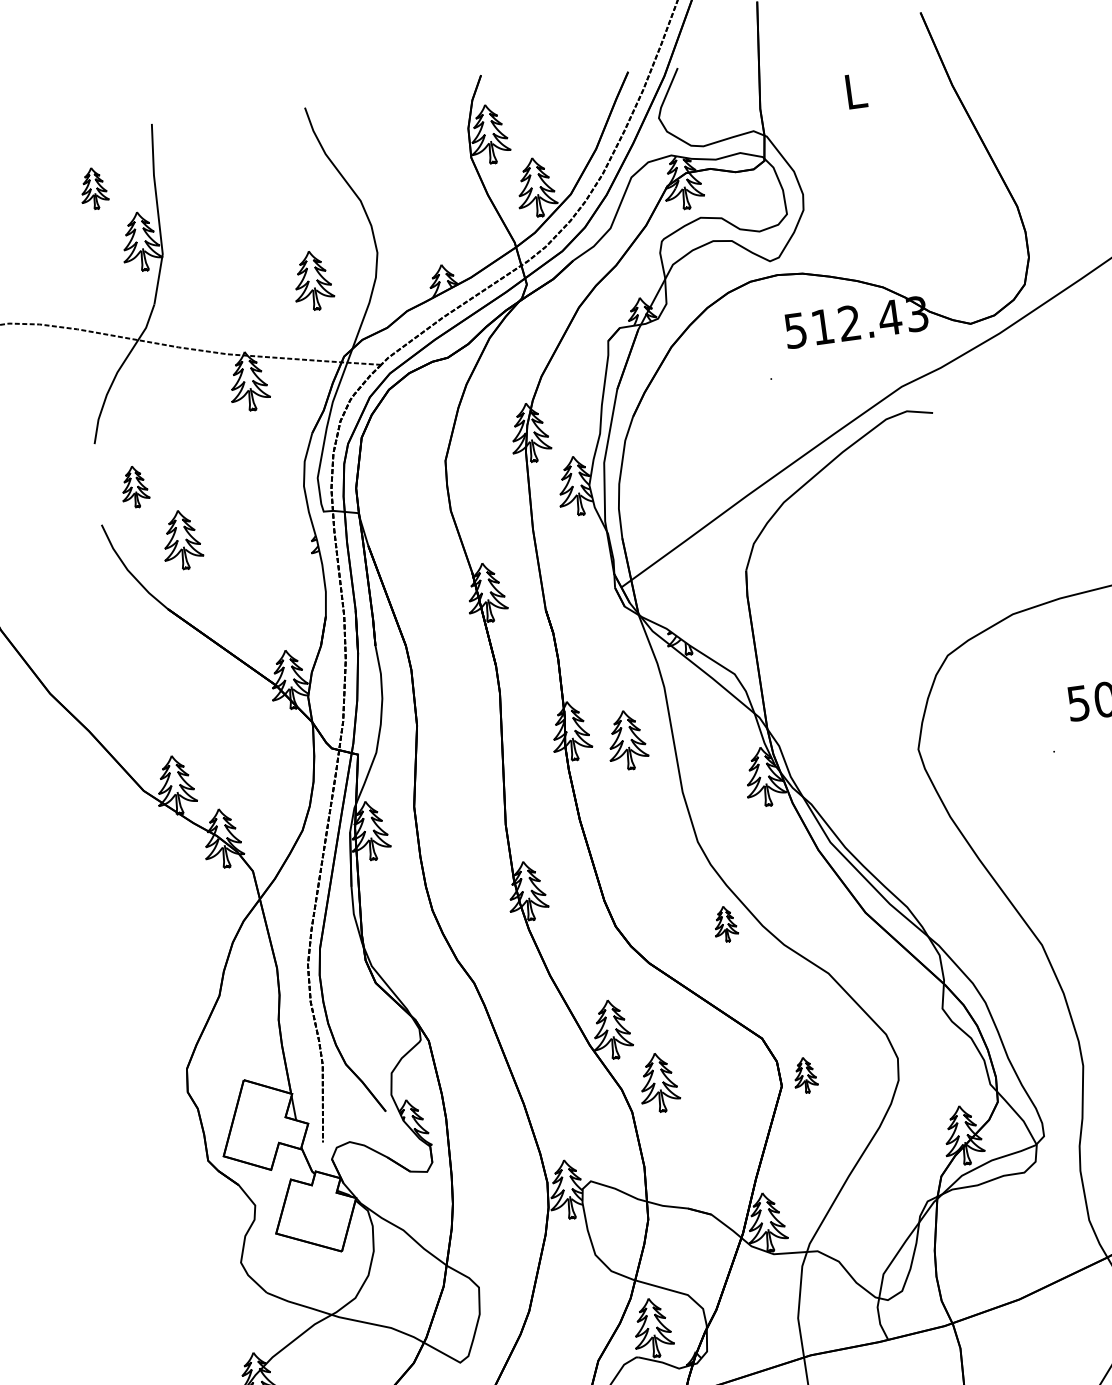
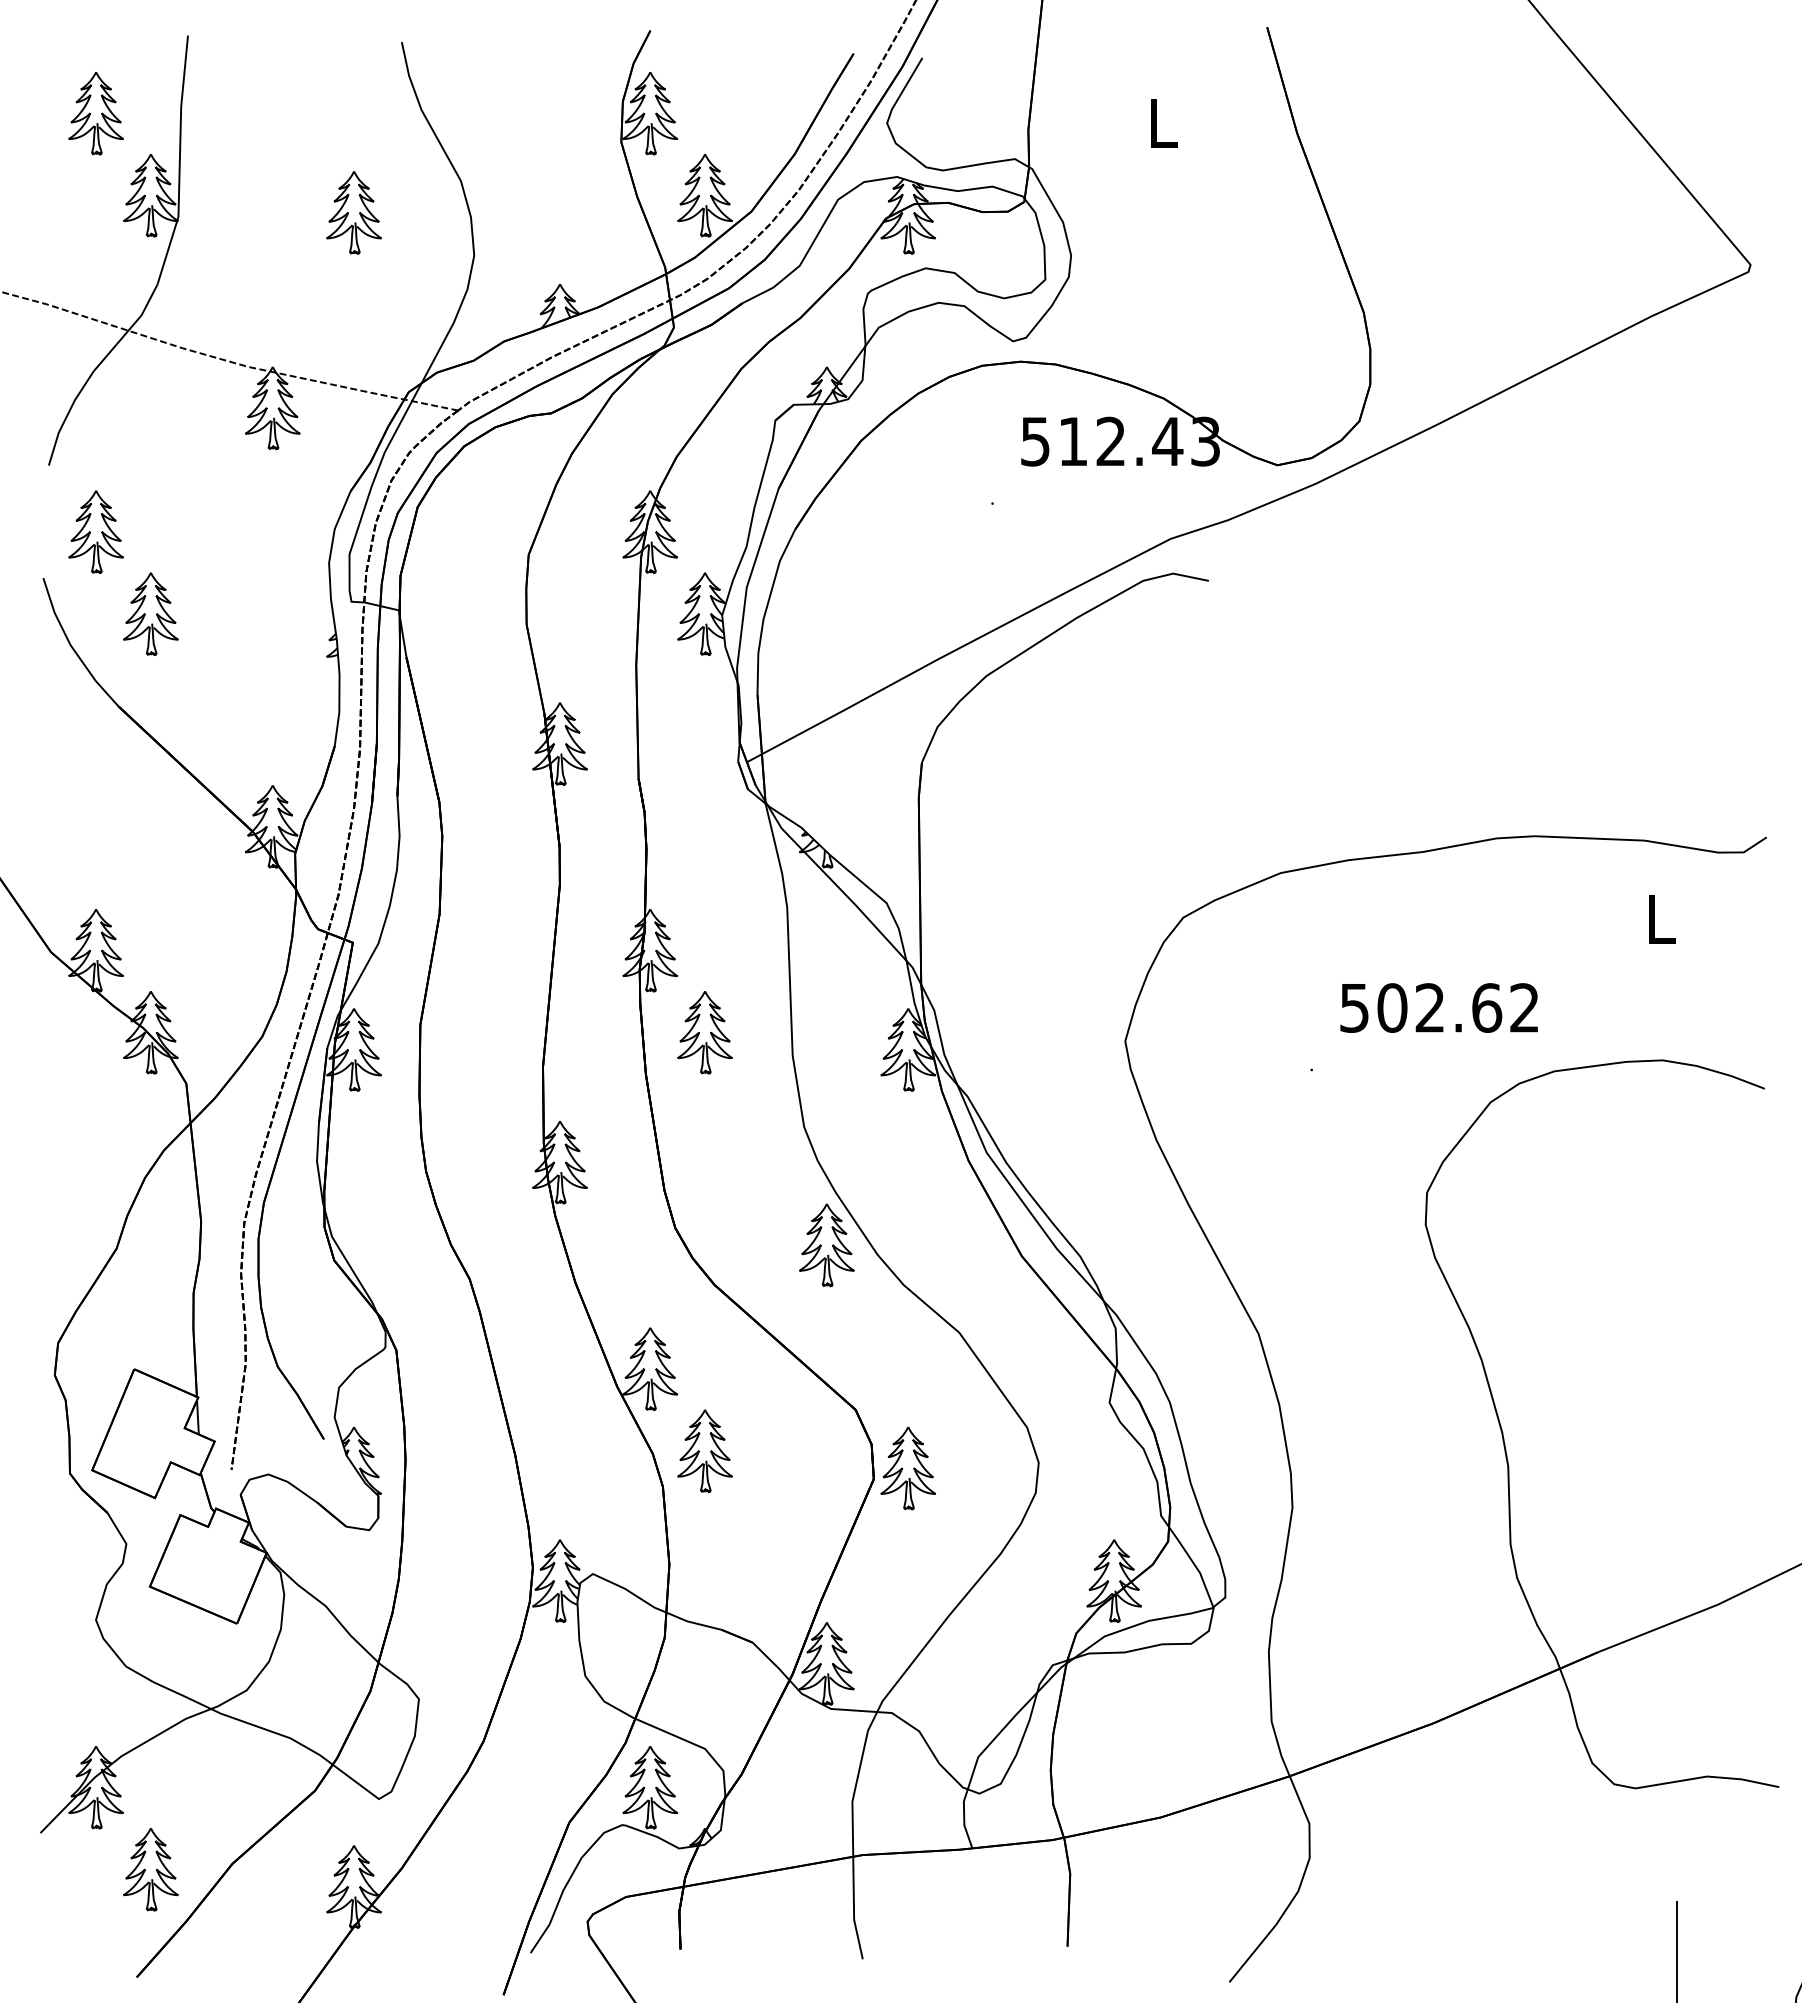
part: (93, 188) -> (95, 113), size x1.43
part: (312, 280) -> (353, 212), moved
part: (134, 486) -> (95, 531), size x1.43
part: (626, 740) -> (704, 1032), moved
part: (725, 924) -> (826, 1245), size x1.67
part: (804, 1075) -> (907, 1468), size x1.67

